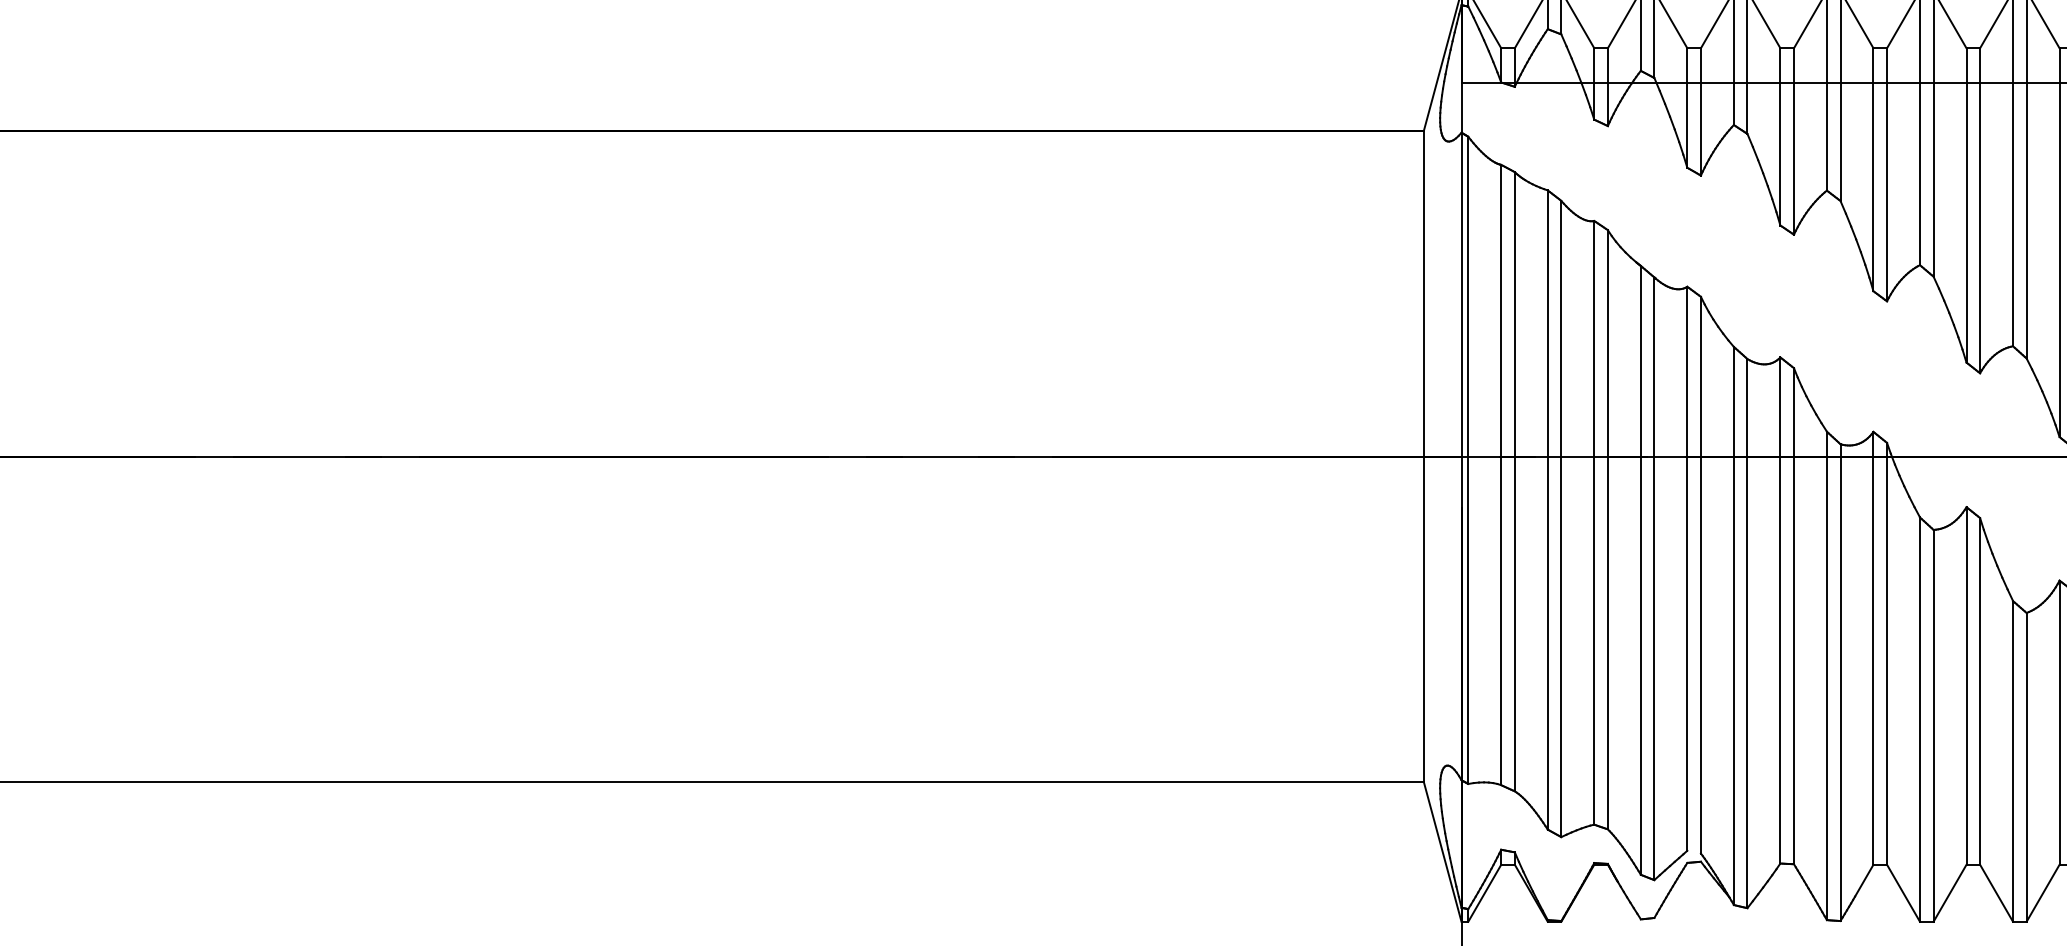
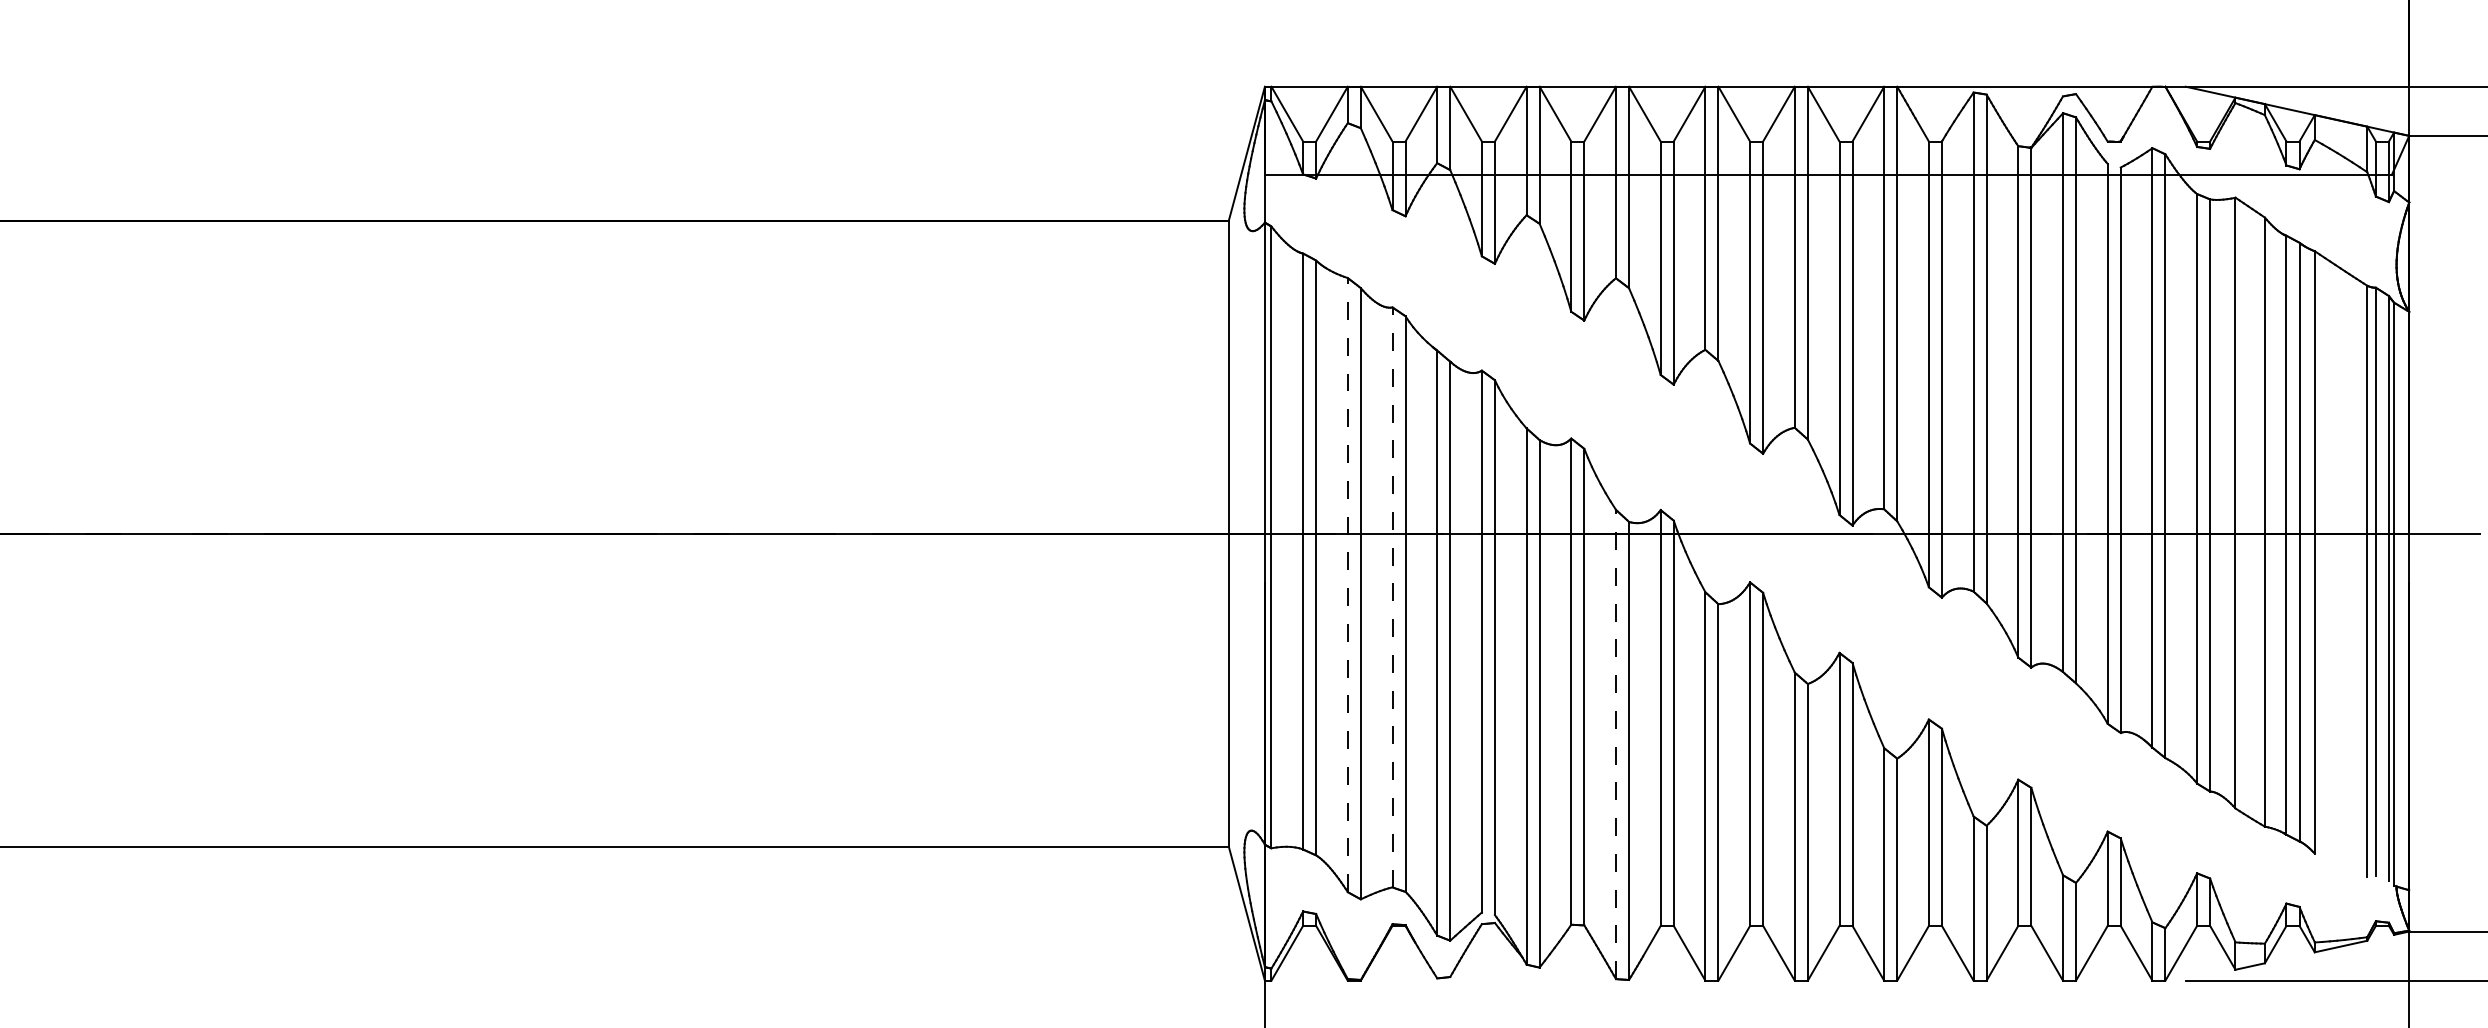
line: (1547, 509) -> (1347, 584), solid -> dashed
line: (1594, 522) -> (1392, 597), solid -> dashed
line: (1827, 675) -> (1616, 744), solid -> dashed

